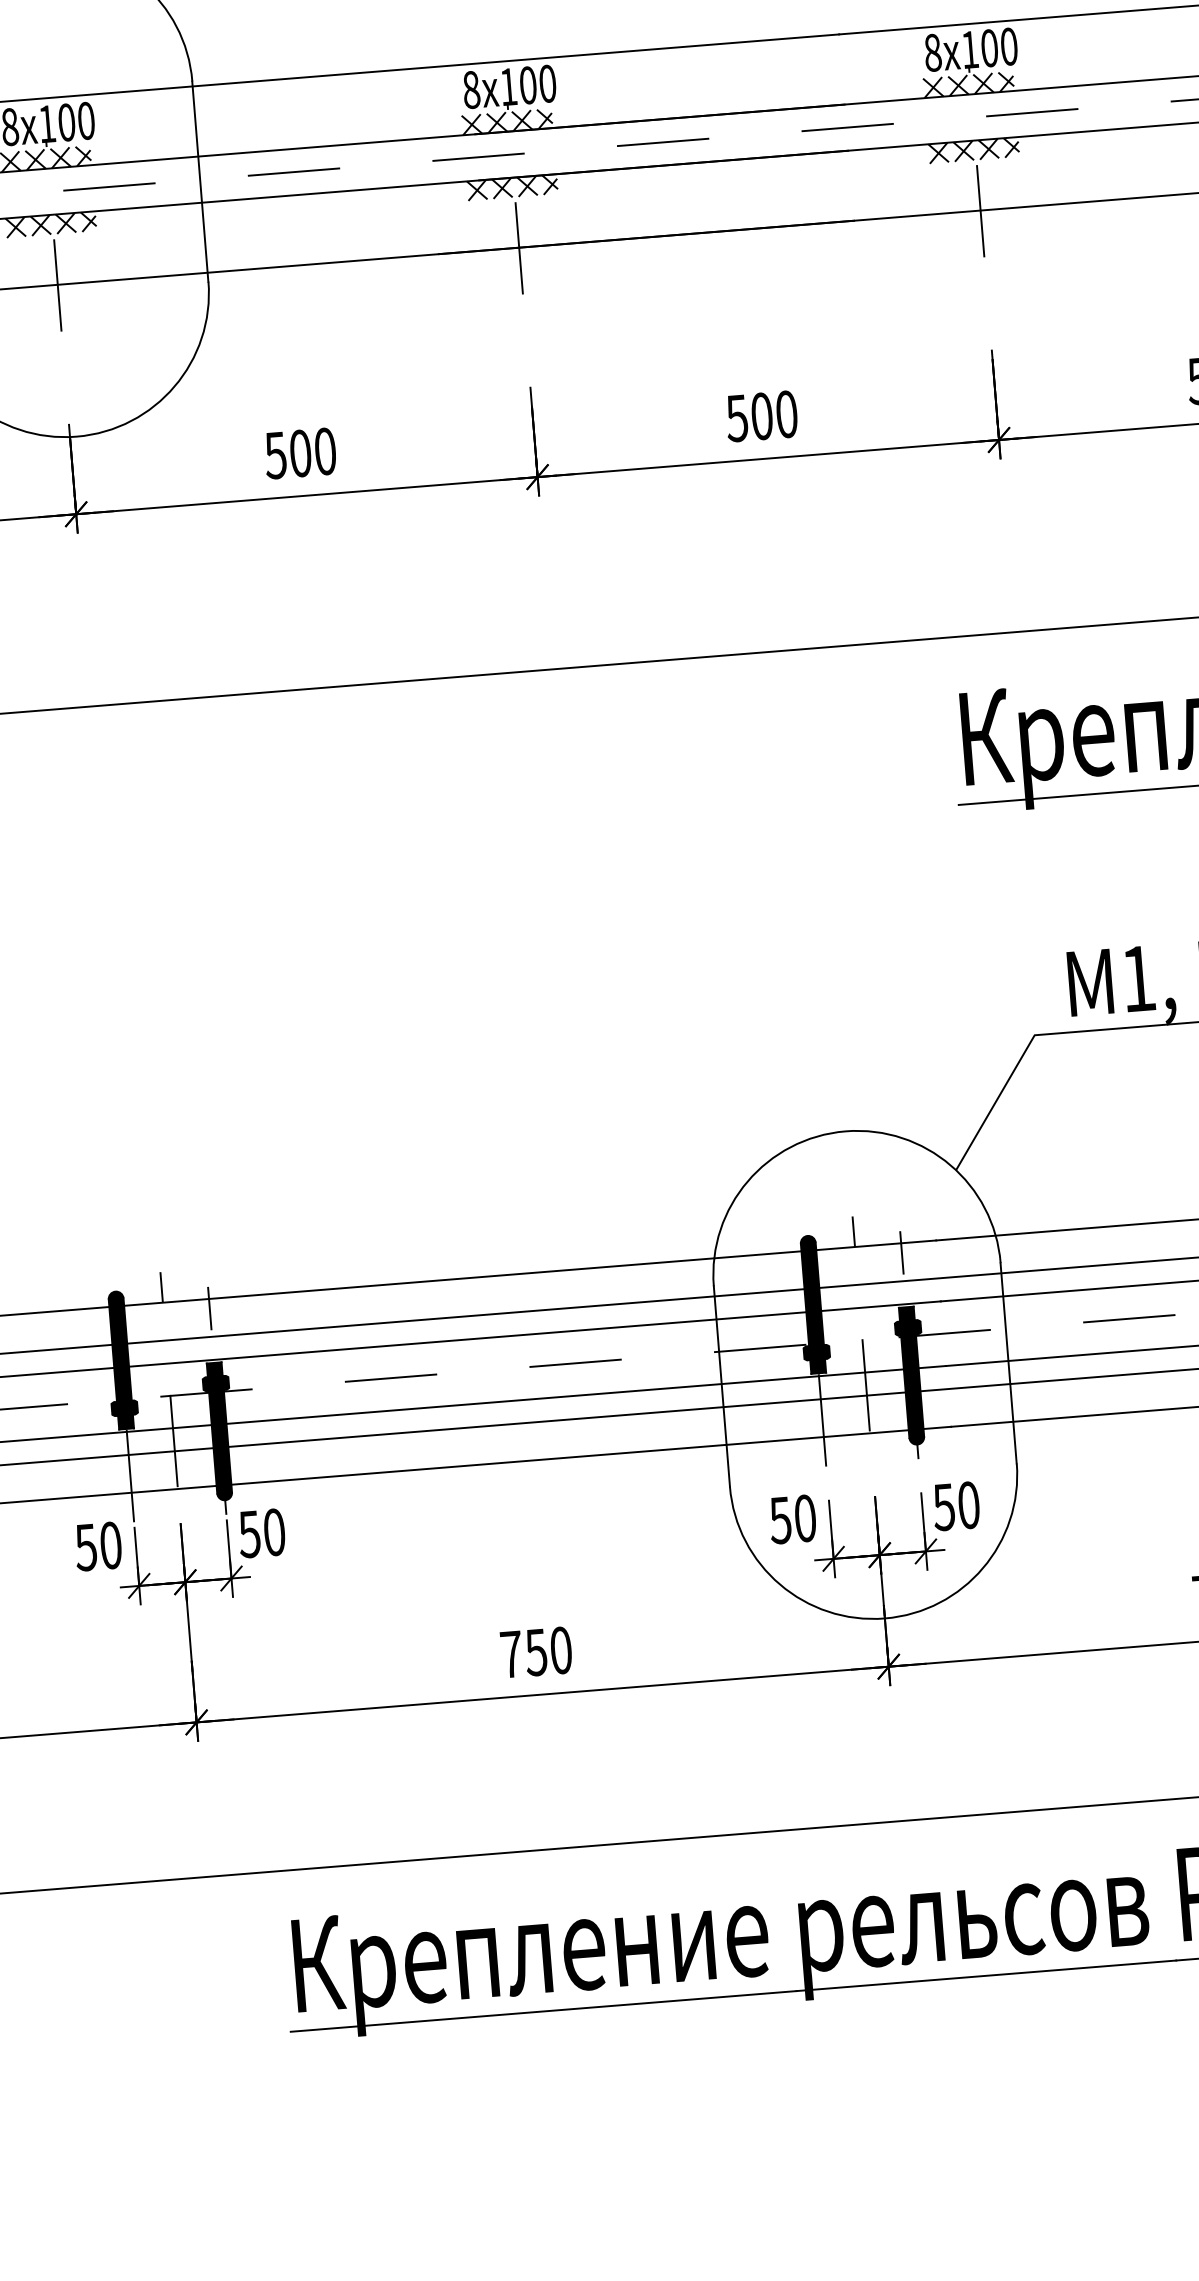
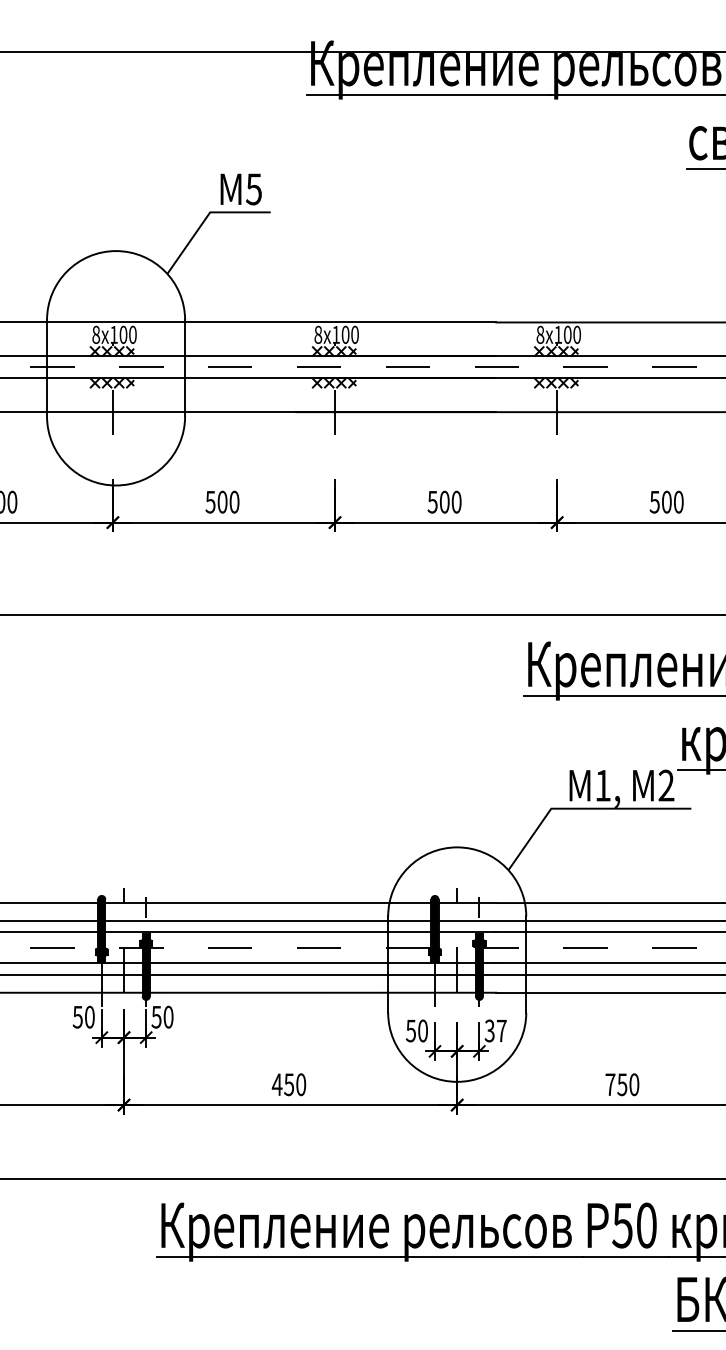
text: (955, 1505) -> (495, 1030), 50 -> 37
text: (509, 1654) -> (276, 1084), 750 -> 450

